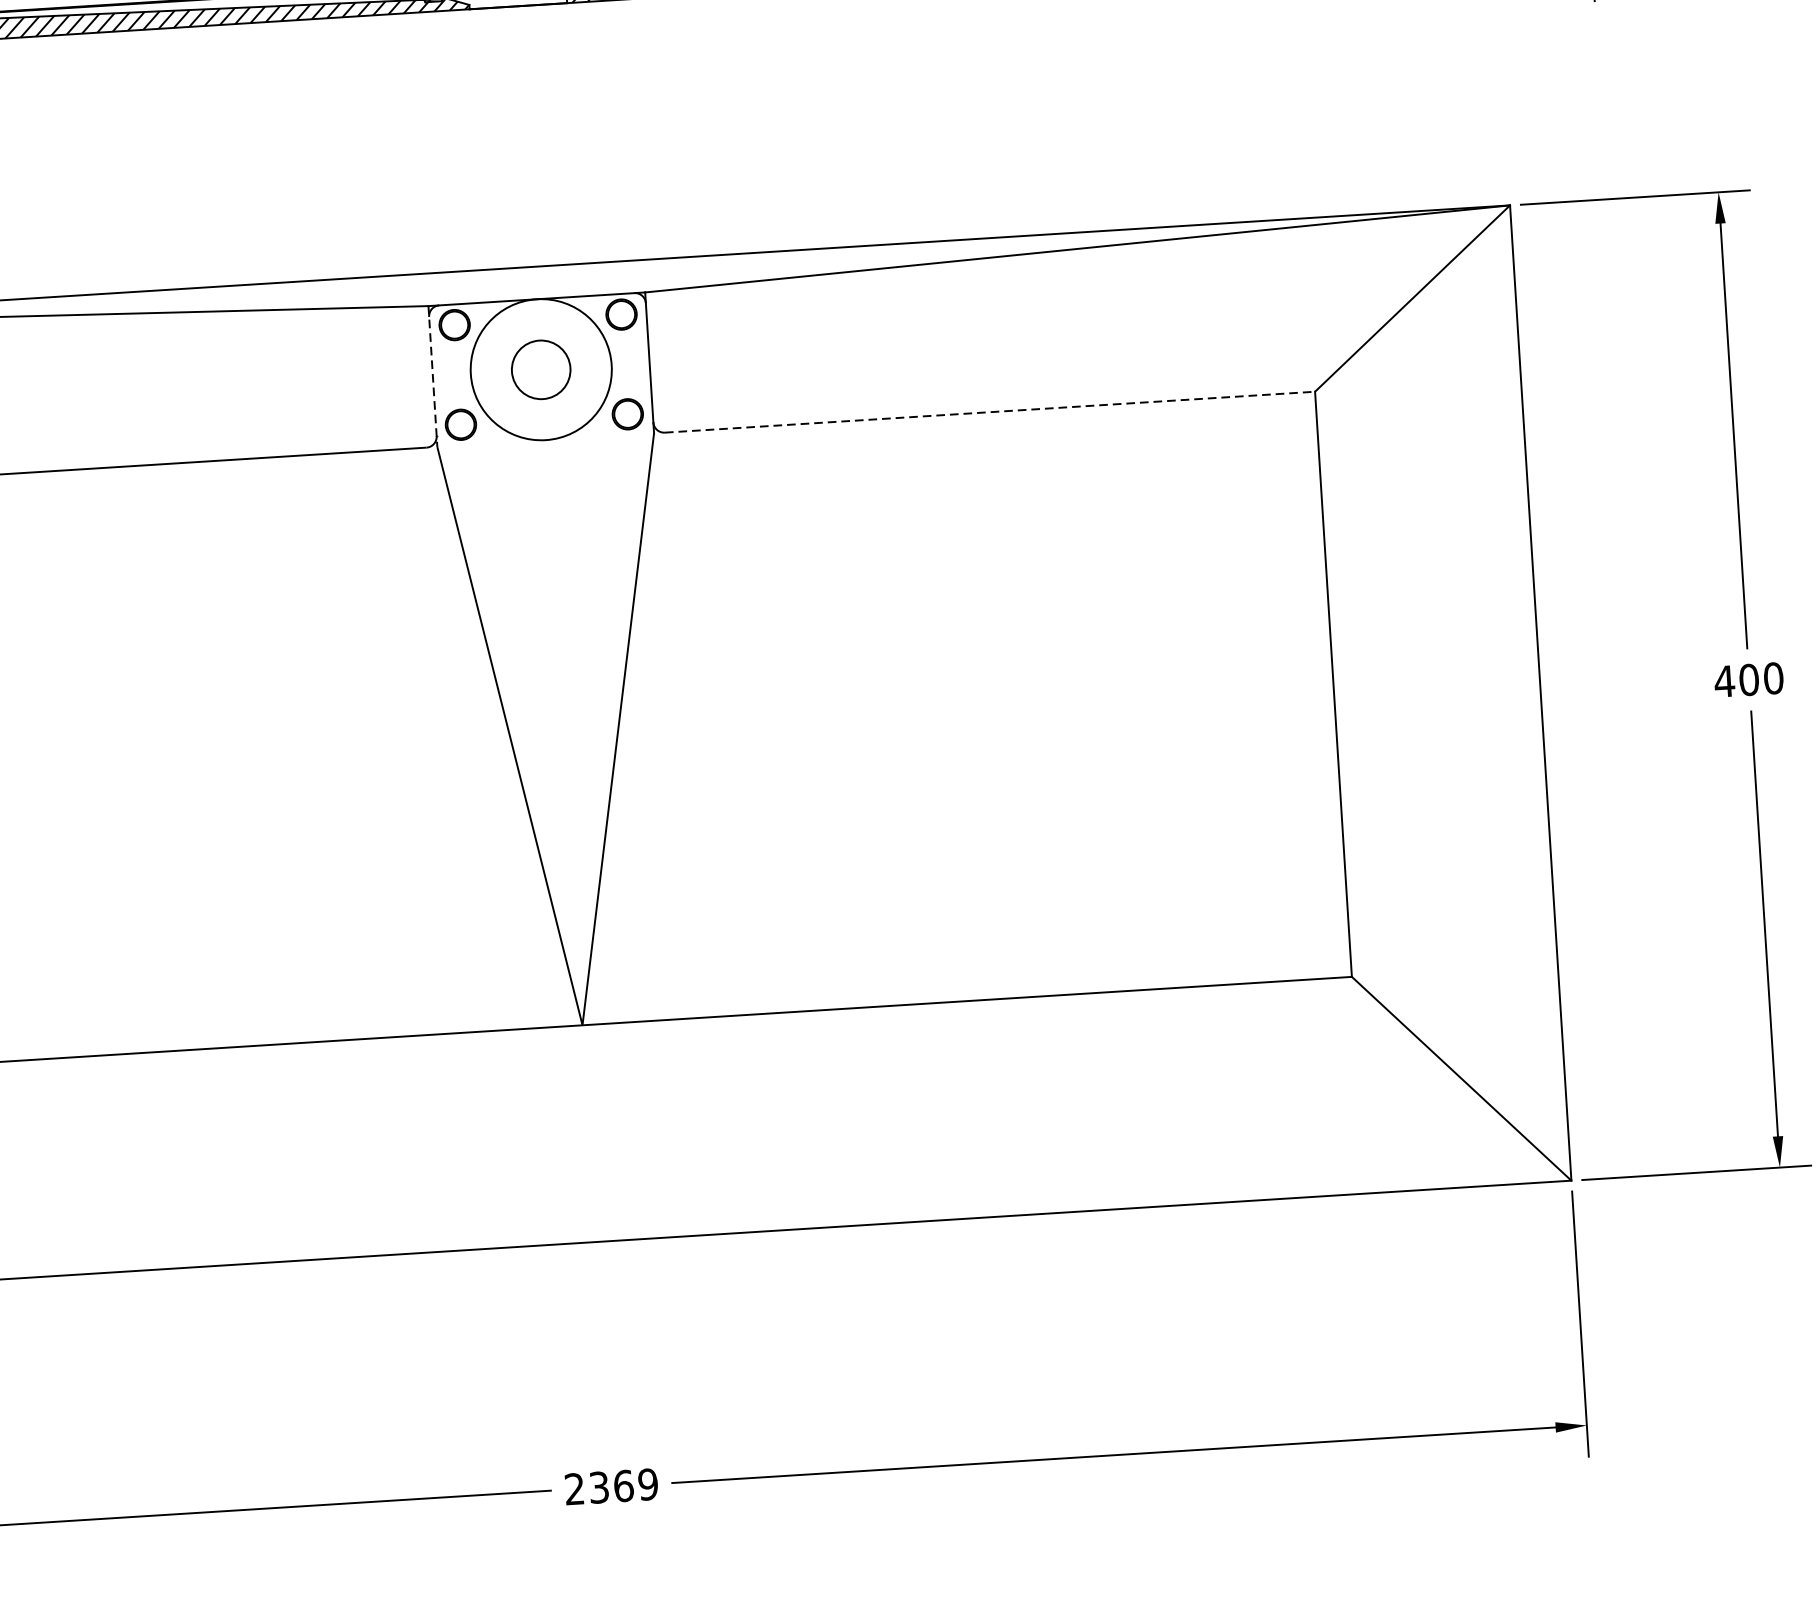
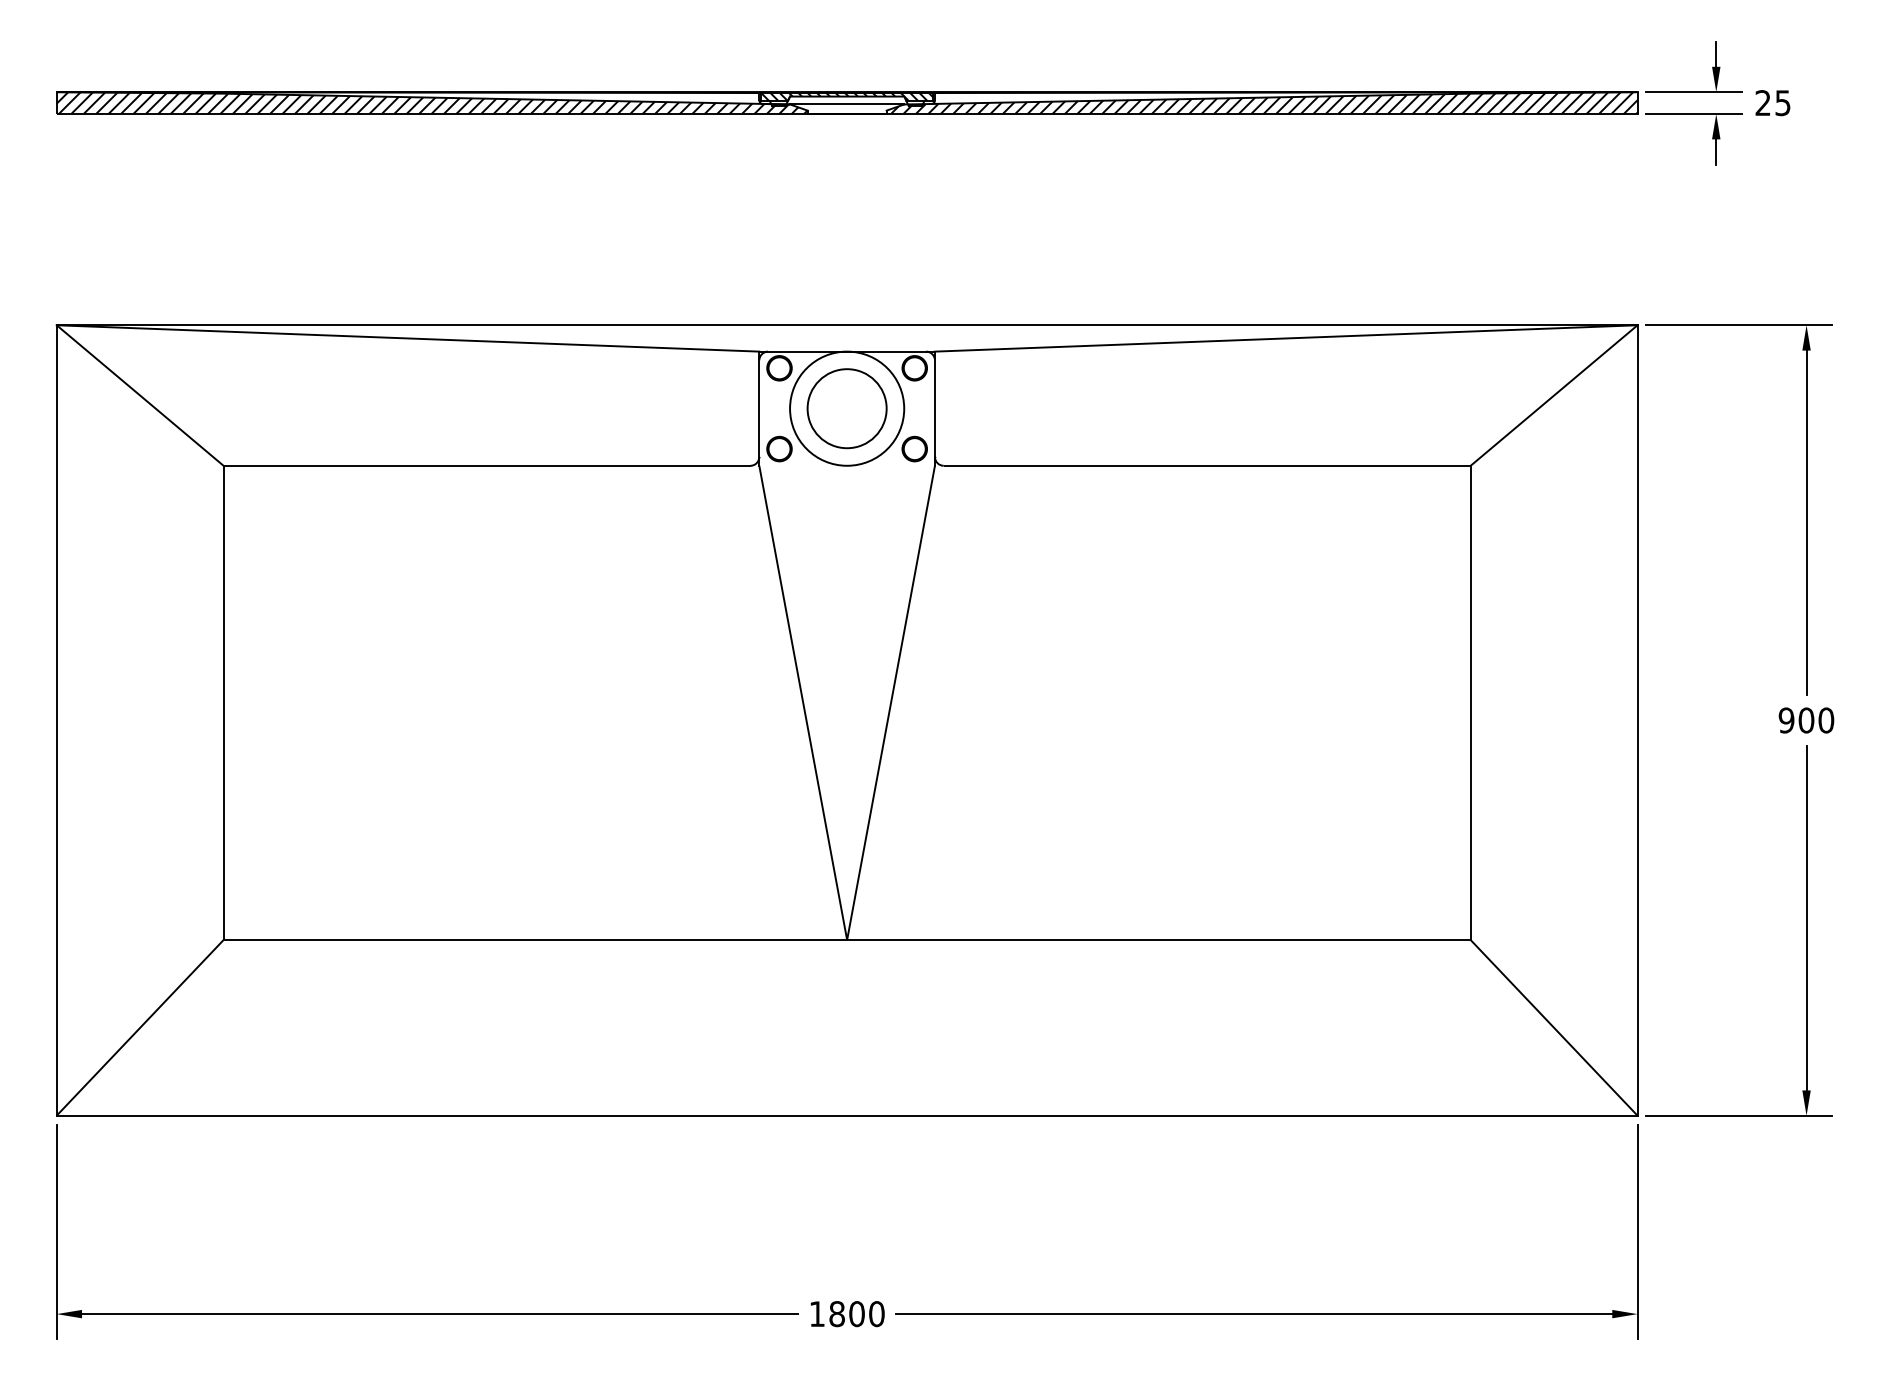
circle: (540, 369) -> (846, 408), size x1.67
line: (433, 377) -> (759, 409), dashed -> solid
line: (990, 411) -> (1207, 465), dashed -> solid
text: (1724, 681) -> (1786, 720), 400 -> 900
text: (610, 1487) -> (846, 1314), 2369 -> 1800

